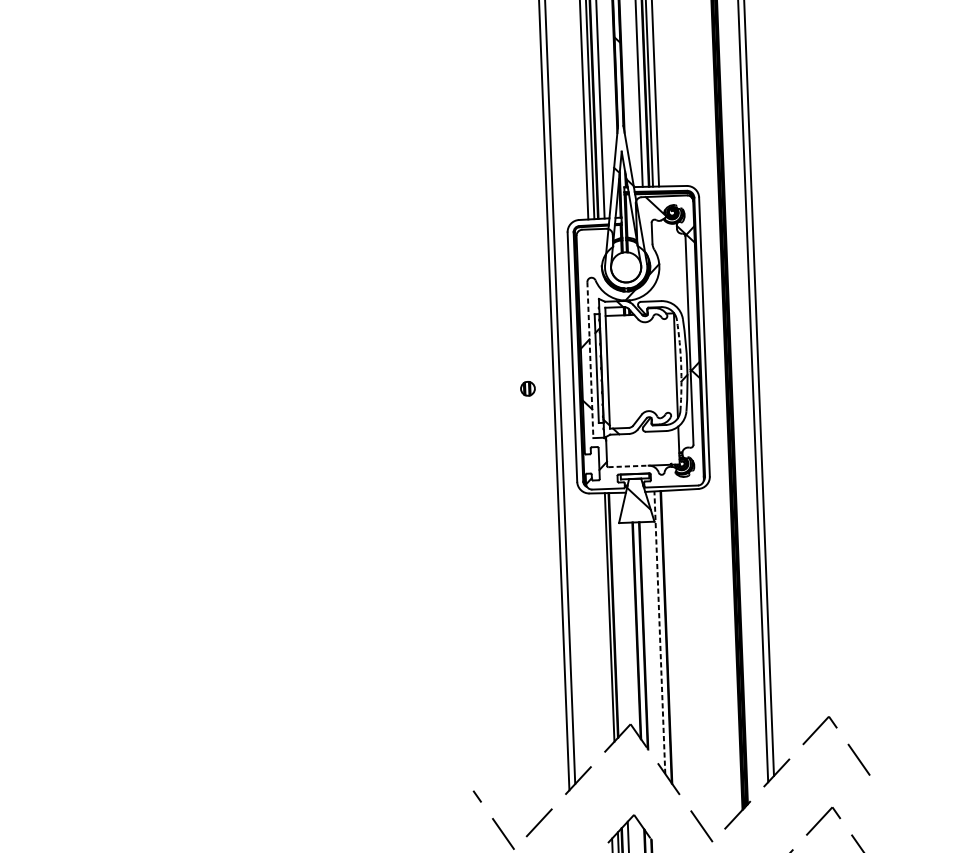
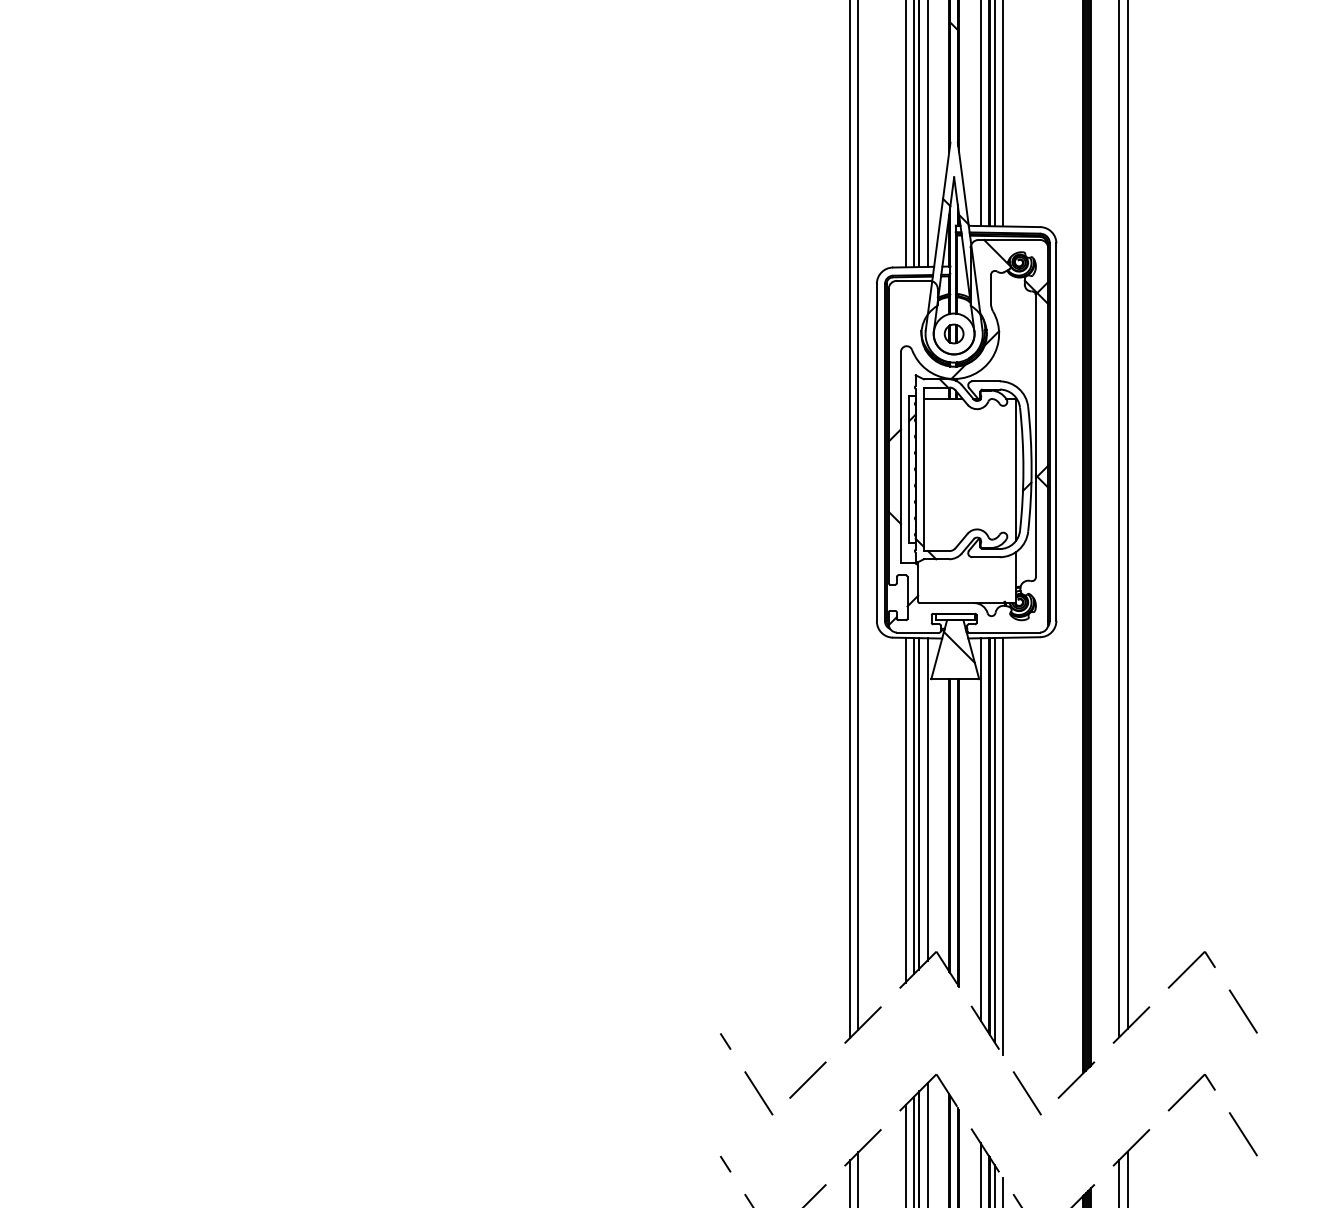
line: (590, 360) -> (900, 457), dashed -> solid
arc: (681, 365) -> (1023, 469), dashed -> solid
part: (527, 388) -> (953, 333), moved
line: (628, 466) -> (947, 603), dashed -> solid
line: (619, 612) -> (927, 799), added
line: (603, 620) -> (905, 809), added
line: (659, 632) -> (980, 828), dashed -> solid
line: (670, 640) -> (994, 840), added
line: (676, 644) -> (1002, 846), added

